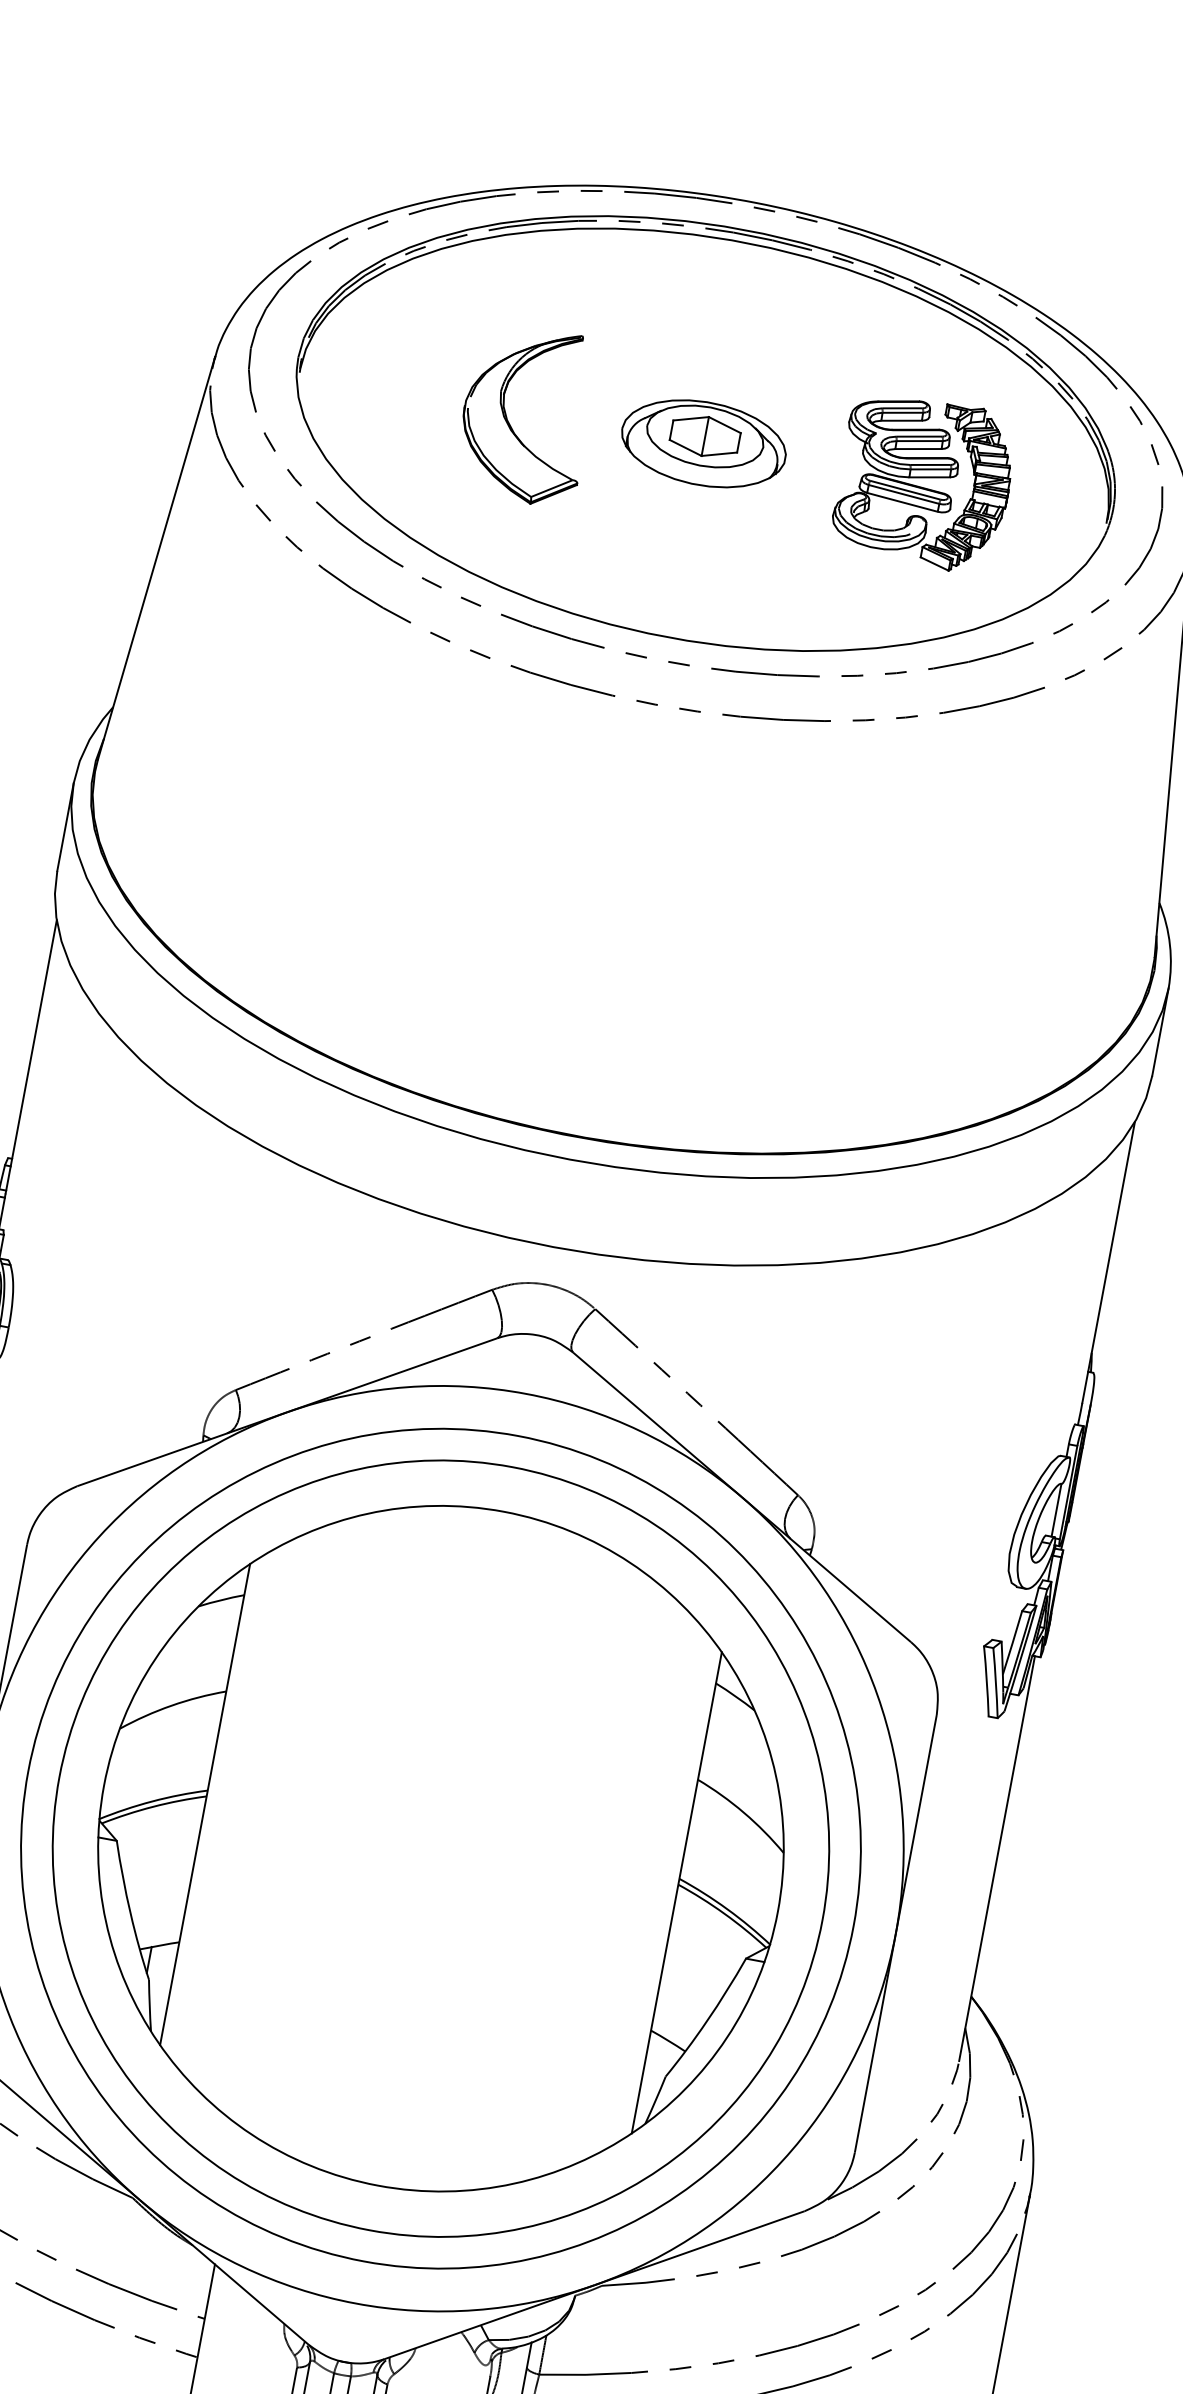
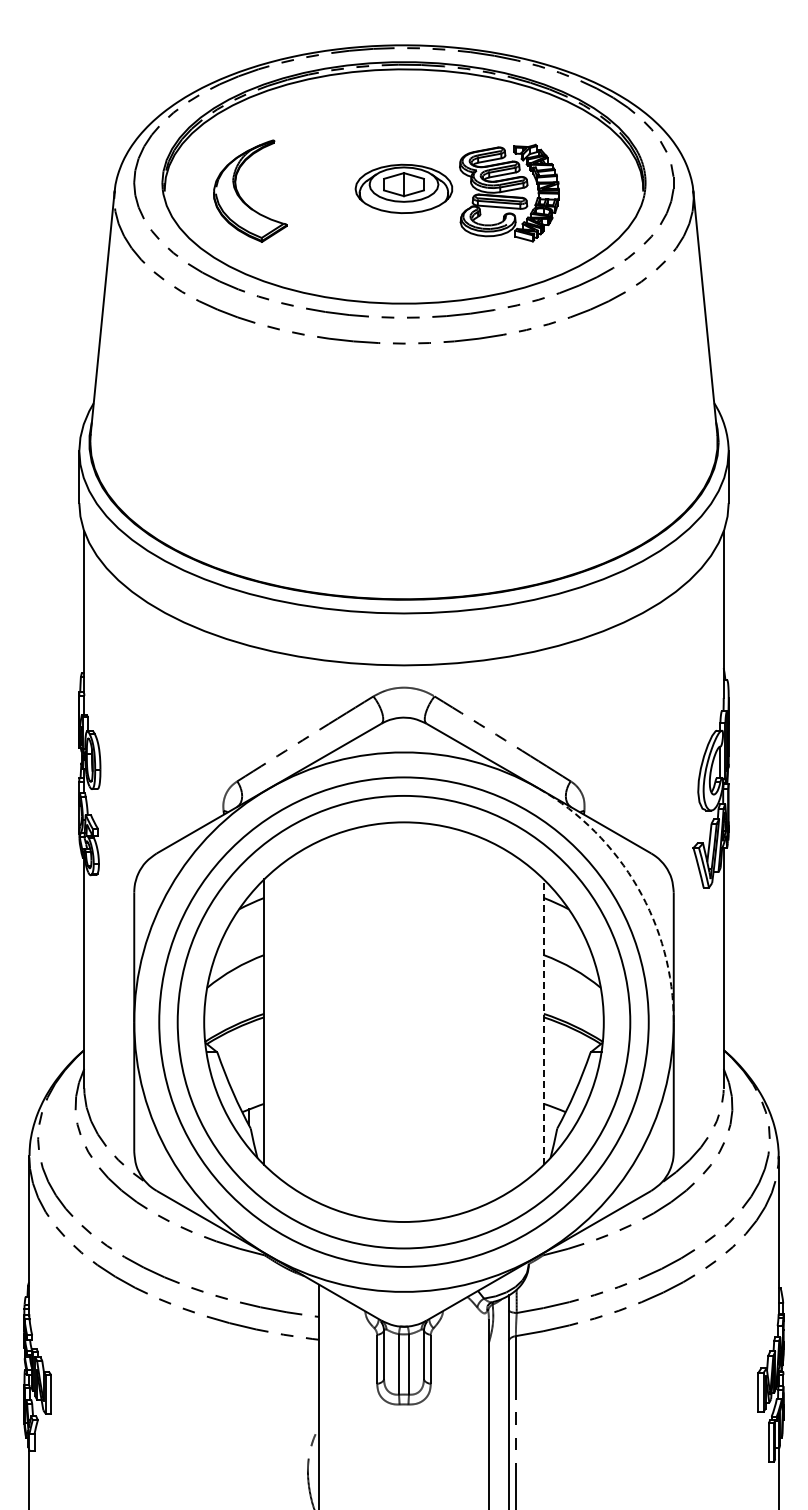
part: (508, 418) -> (240, 195), moved
part: (924, 480) -> (509, 192), moved
arc: (877, 1695) -> (637, 887), solid -> dashed
line: (676, 1893) -> (543, 1022), solid -> dashed

